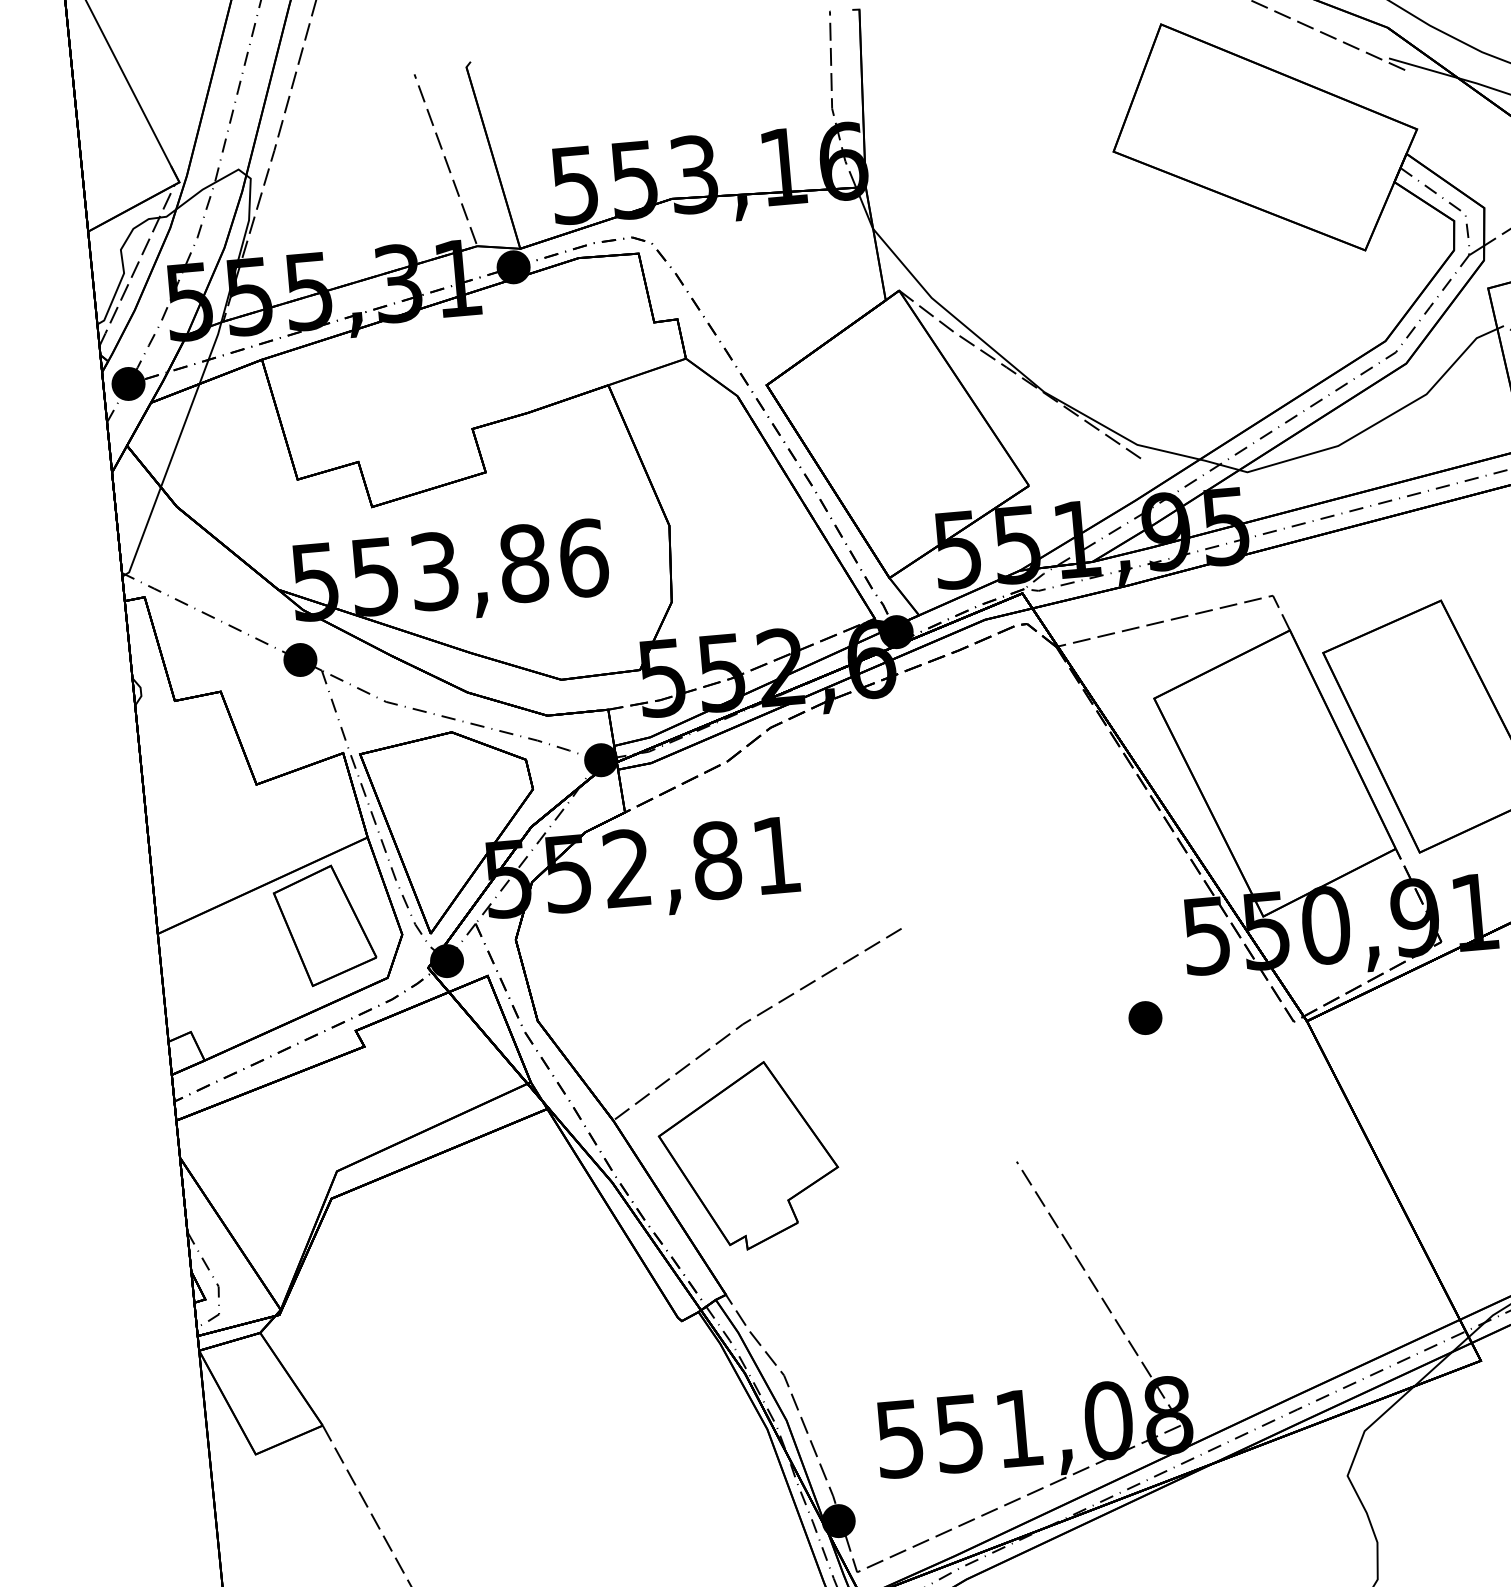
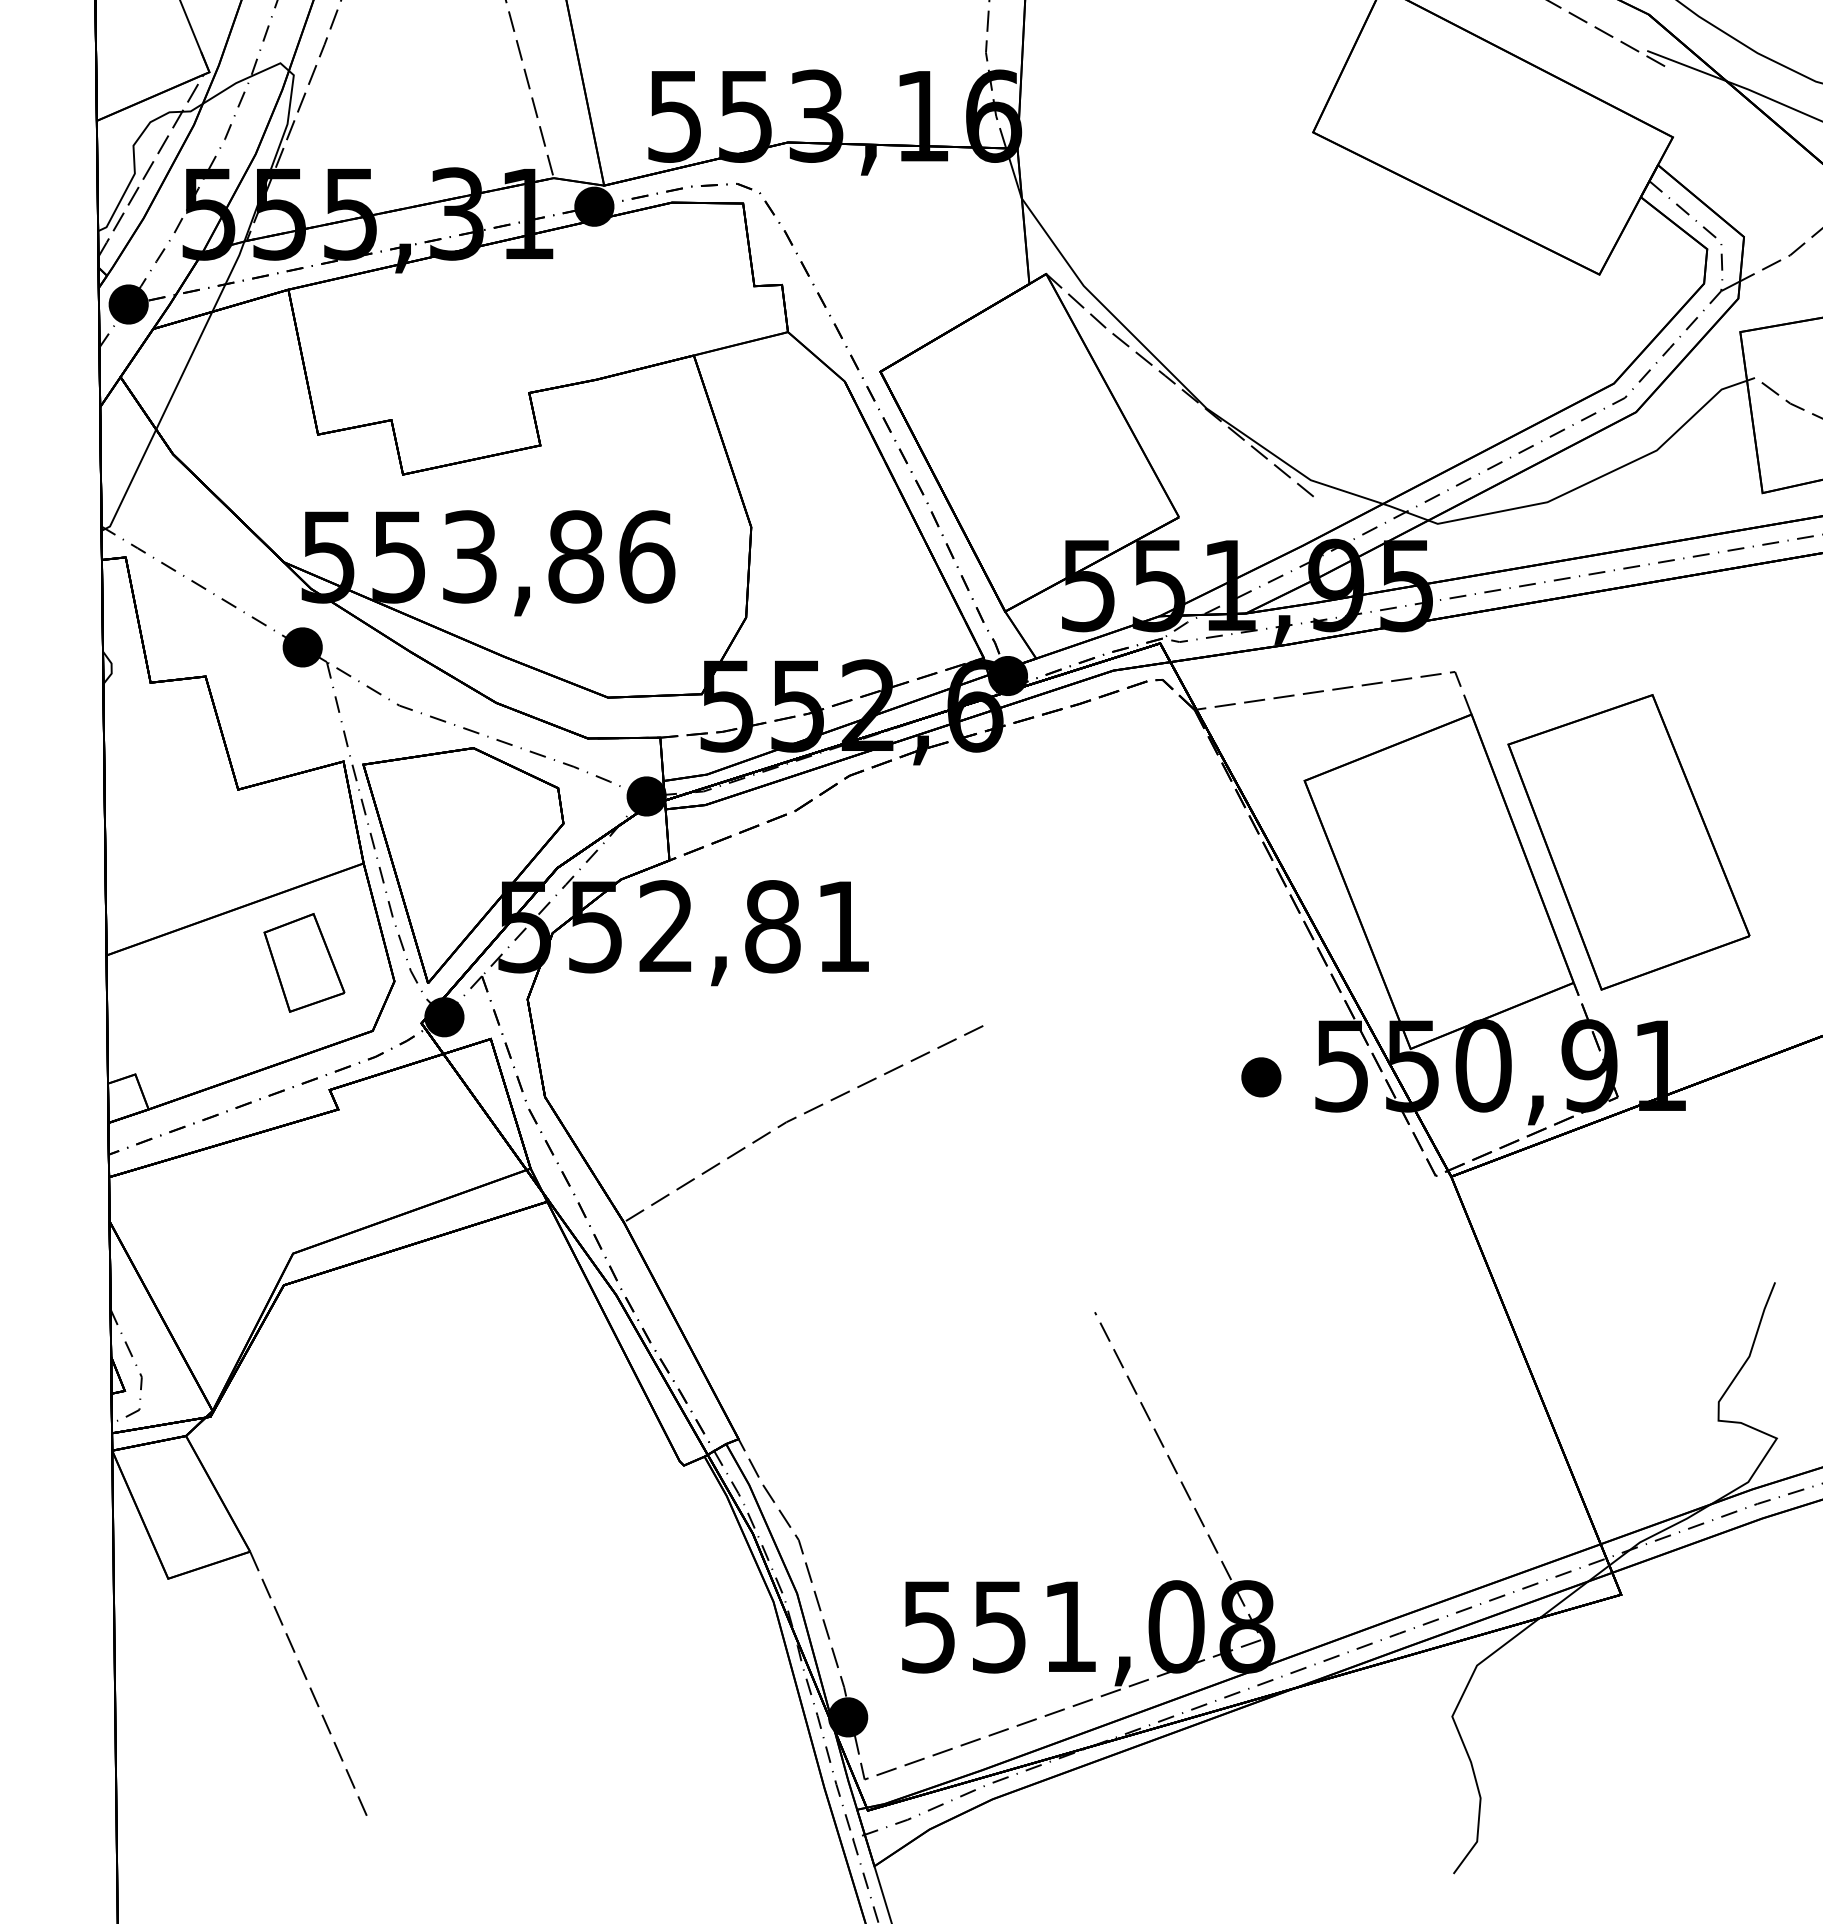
part: (325, 925) -> (304, 962), size x0.7
part: (1145, 1018) -> (1261, 1077), moved
part: (748, 1156) -> (779, 1278), removed

